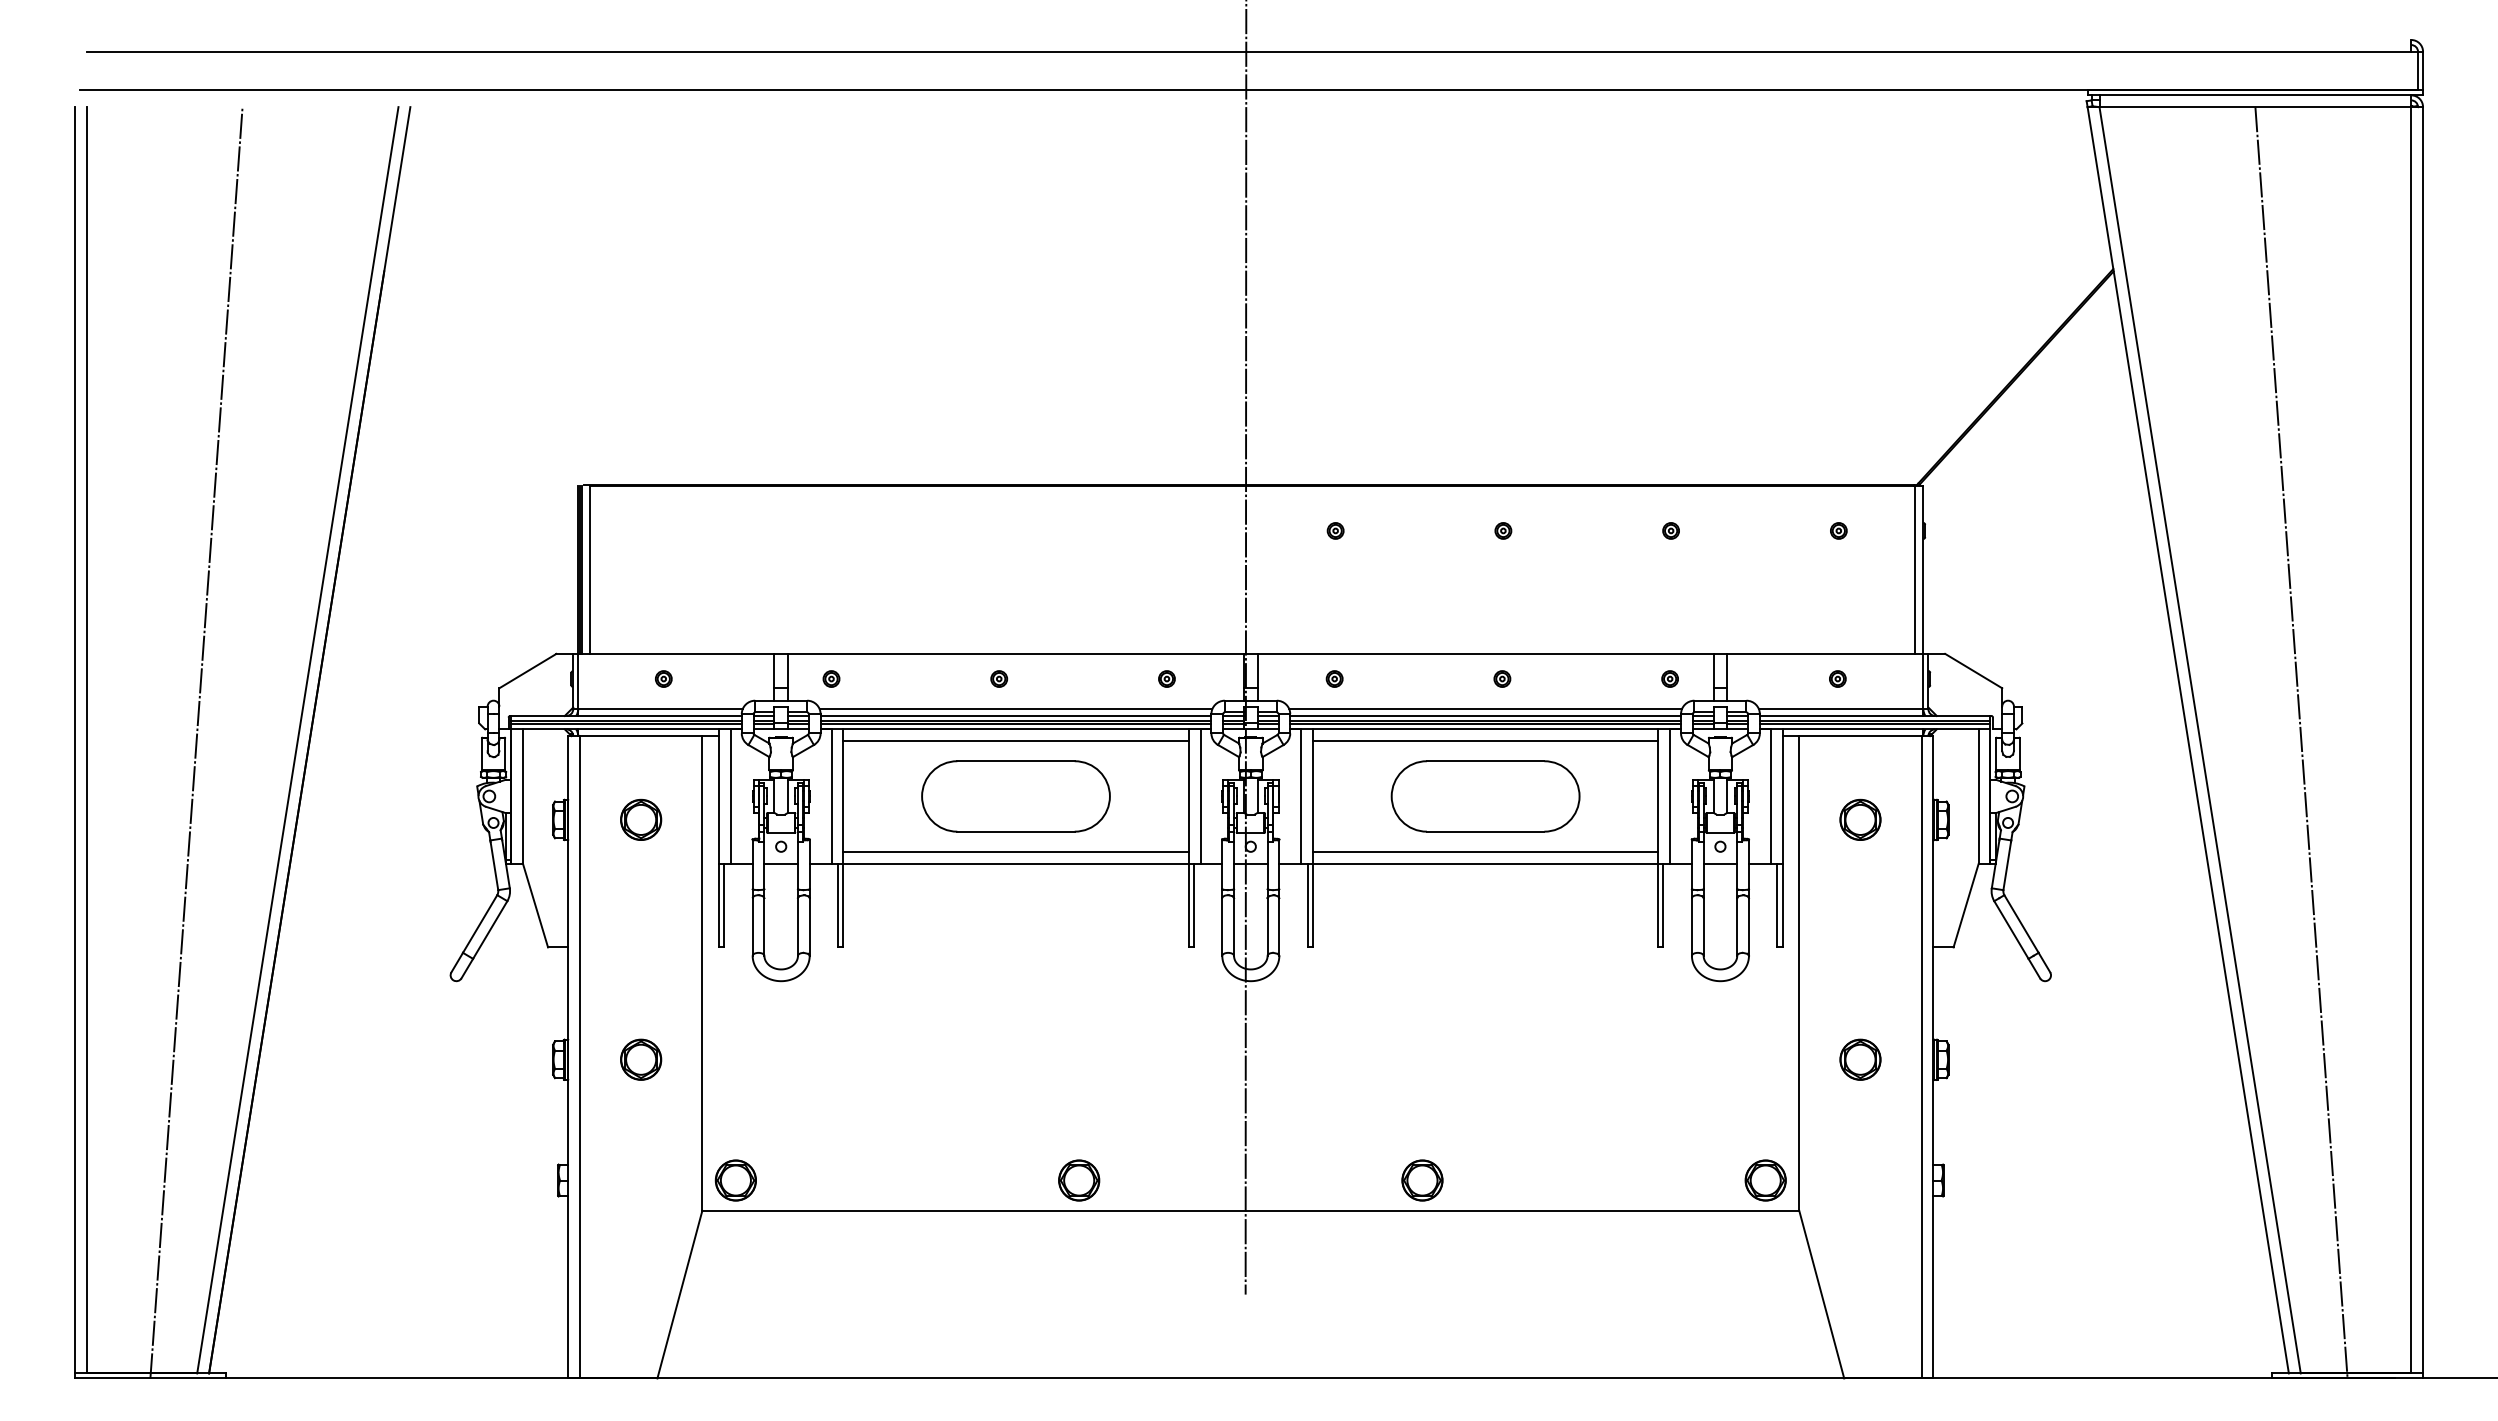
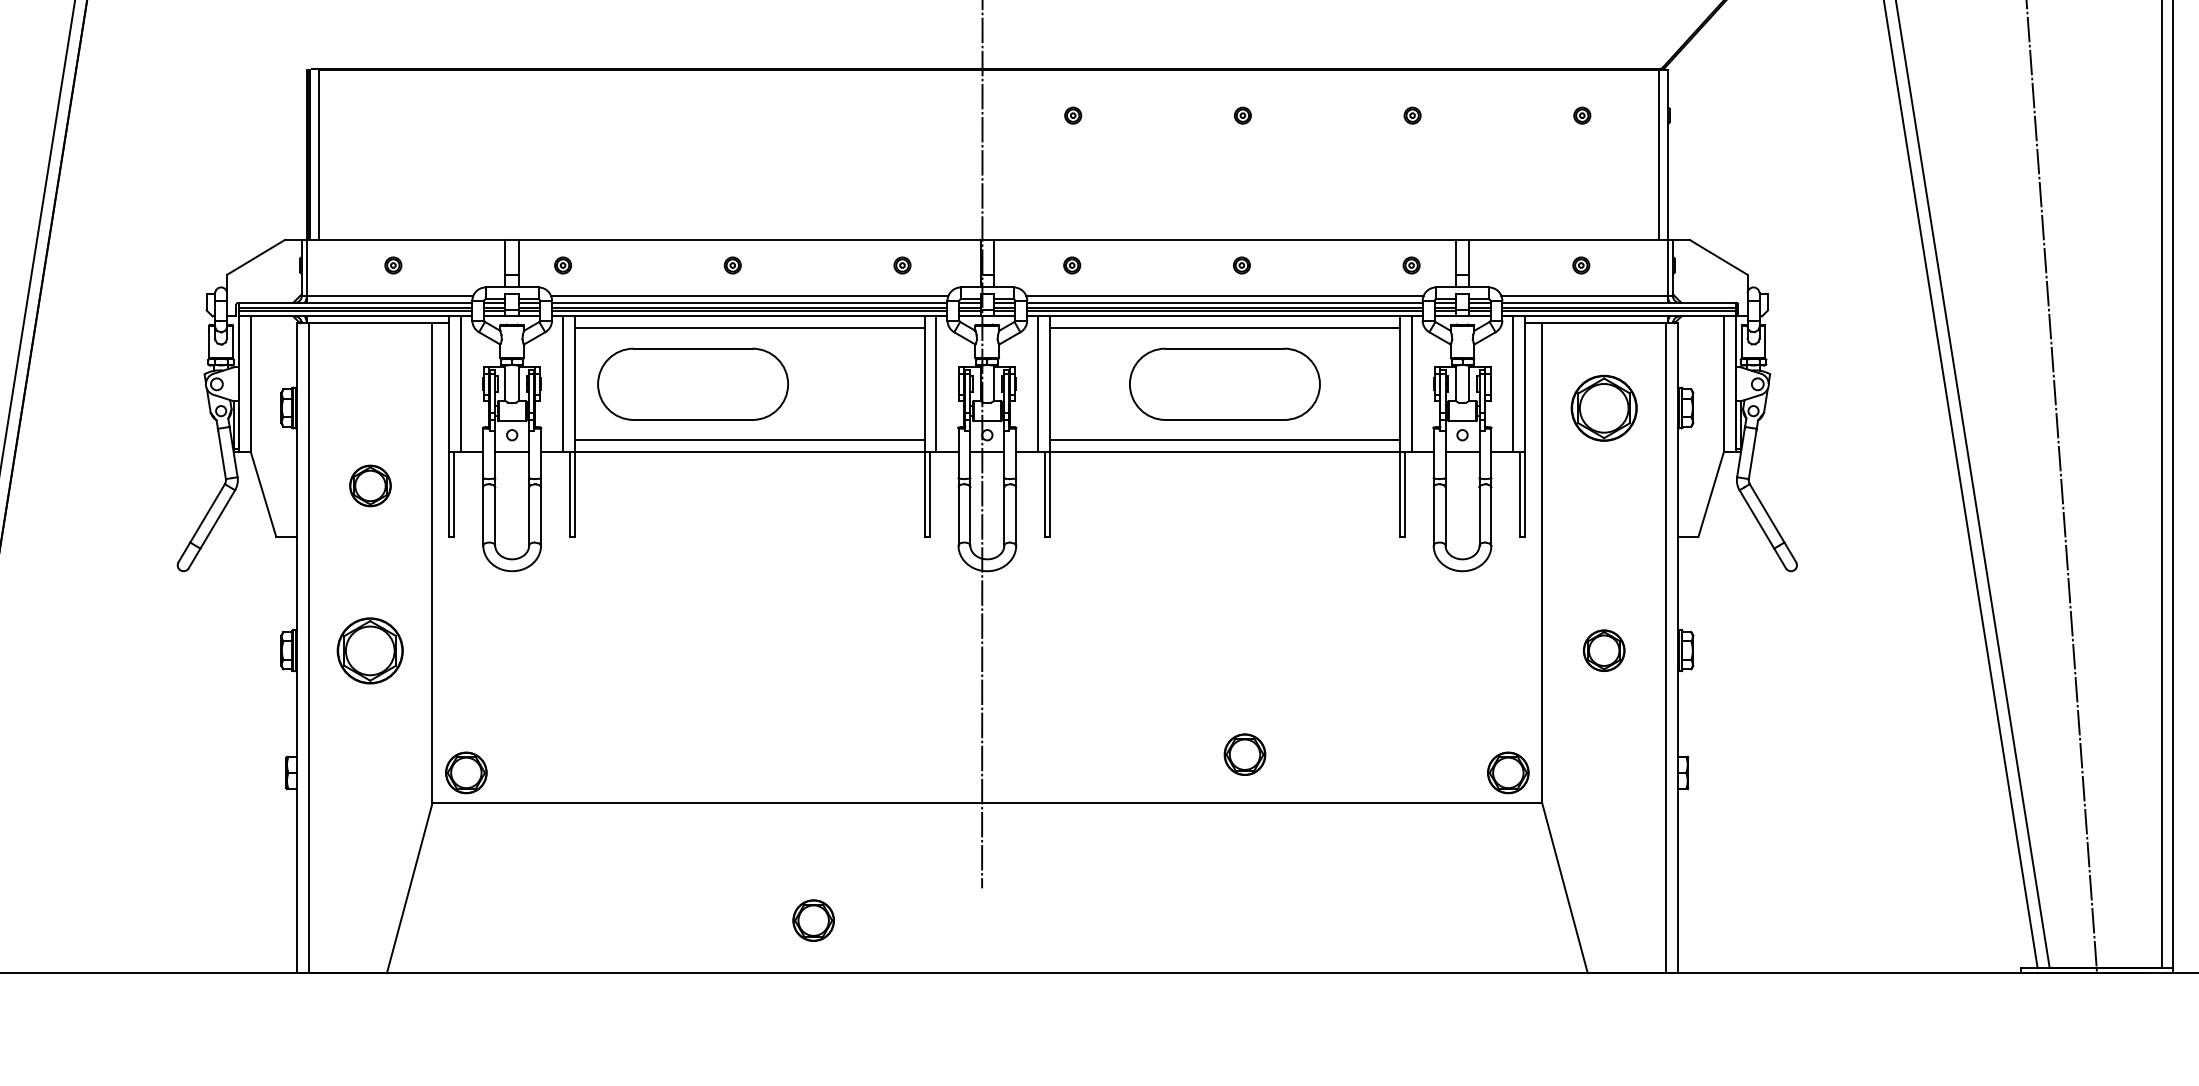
part: (1015, 796) -> (692, 384), moved
part: (641, 819) -> (370, 485), moved
part: (1860, 819) -> (1604, 407), size x1.6
part: (641, 1059) -> (370, 650), size x1.6
part: (1079, 1180) -> (814, 920), moved
part: (1422, 1180) -> (1245, 754), moved

